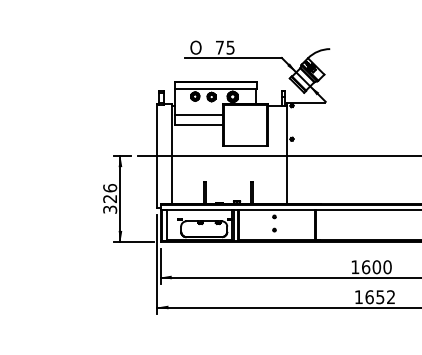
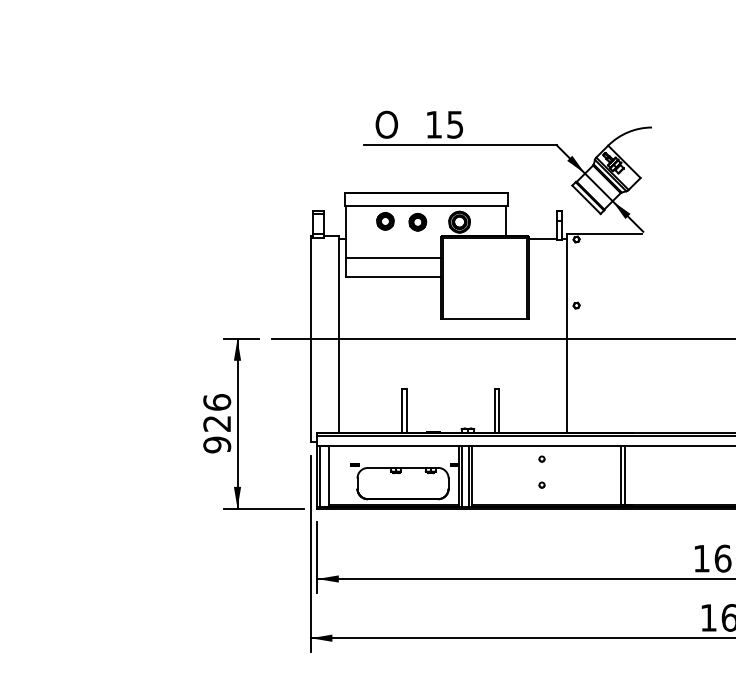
text: (219, 47) -> (433, 124), 75 -> 15
text: (109, 209) -> (215, 444), 326 -> 926

